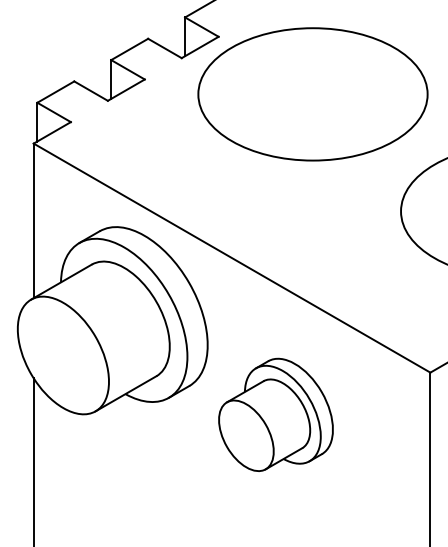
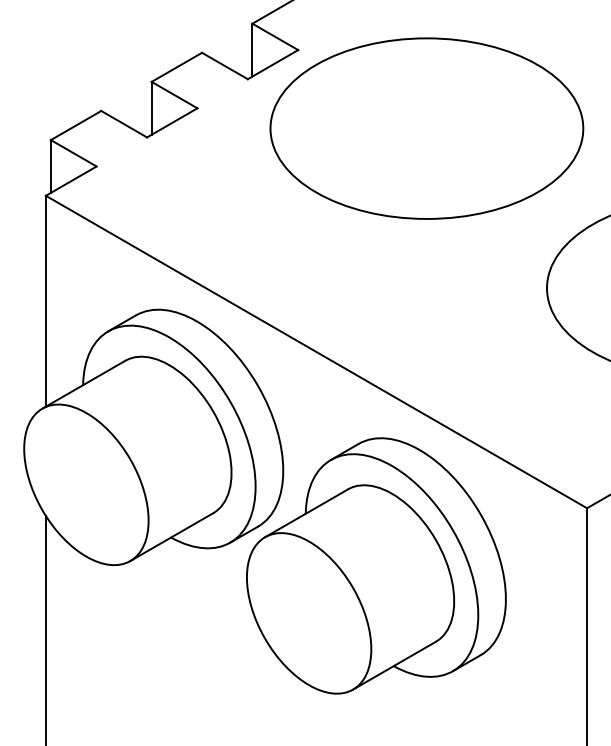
part: (276, 414) -> (376, 565), size x1.67

